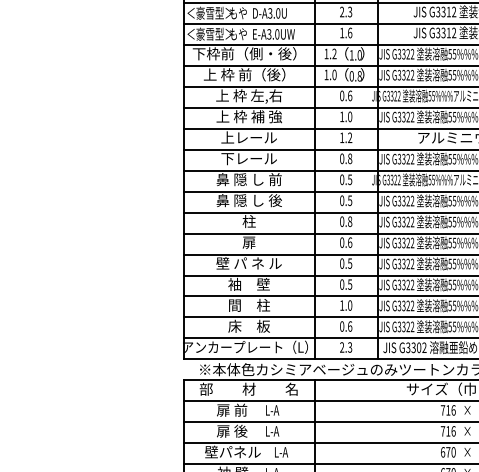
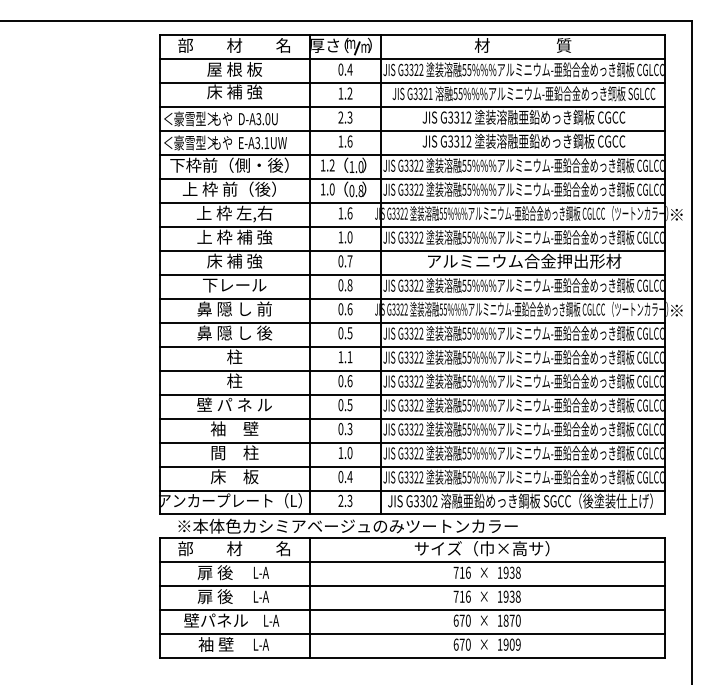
text: (277, 34) -> (266, 143), E-A3.0UW -> E-A3.1UW
text: (341, 96) -> (340, 213), 0.6 -> 1.6
text: (249, 137) -> (234, 260), 上レール -> 床 補 強
text: (346, 138) -> (345, 261), 1.2 -> 0.7
text: (349, 180) -> (349, 309), 0.5 -> 0.6
text: (346, 222) -> (345, 357), 0.8 -> 1.1
text: (249, 242) -> (234, 380), 扉 -> 柱
text: (349, 284) -> (349, 428), 0.5 -> 0.3
text: (349, 326) -> (349, 476), 0.6 -> 0.4
text: (240, 410) -> (224, 572), 扉 前 -> 扉 後

